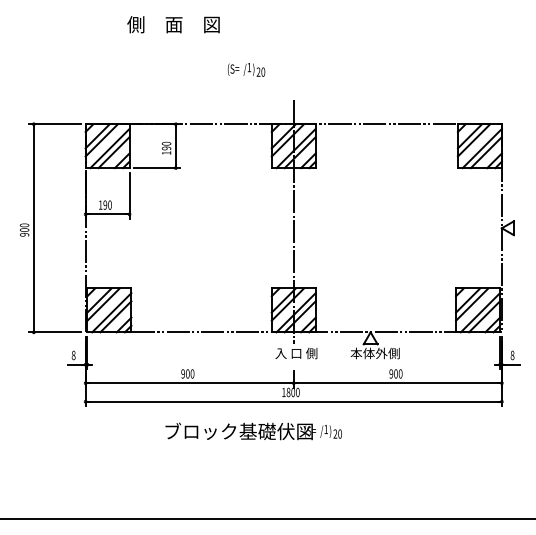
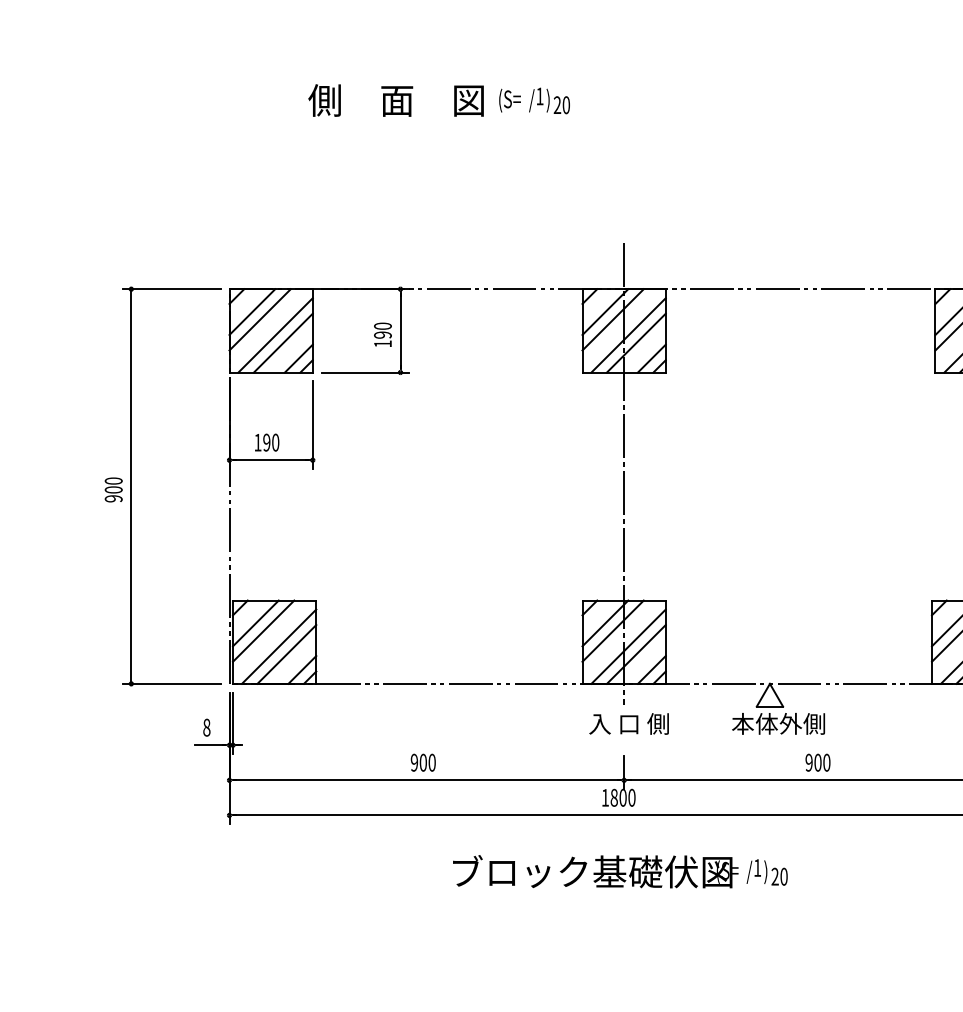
text: (246, 69) -> (534, 100), moved
text: (253, 431) -> (619, 871), moved

